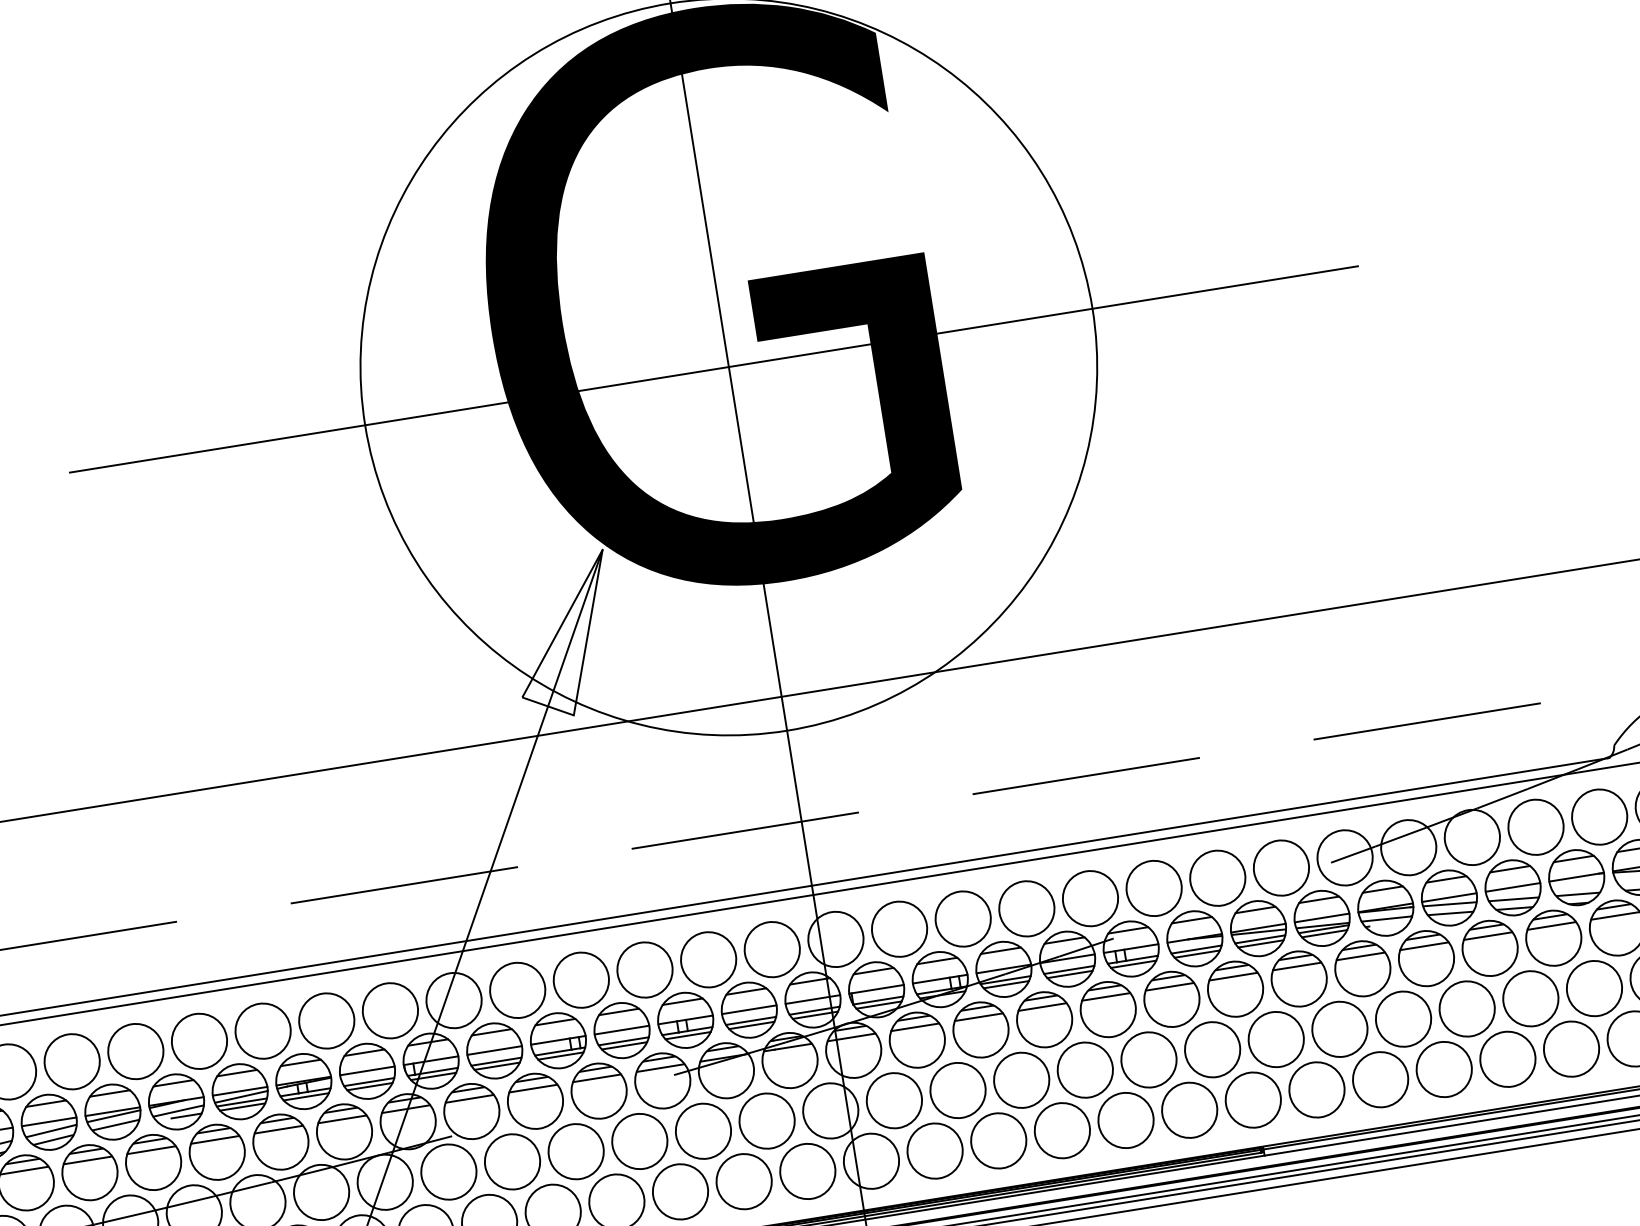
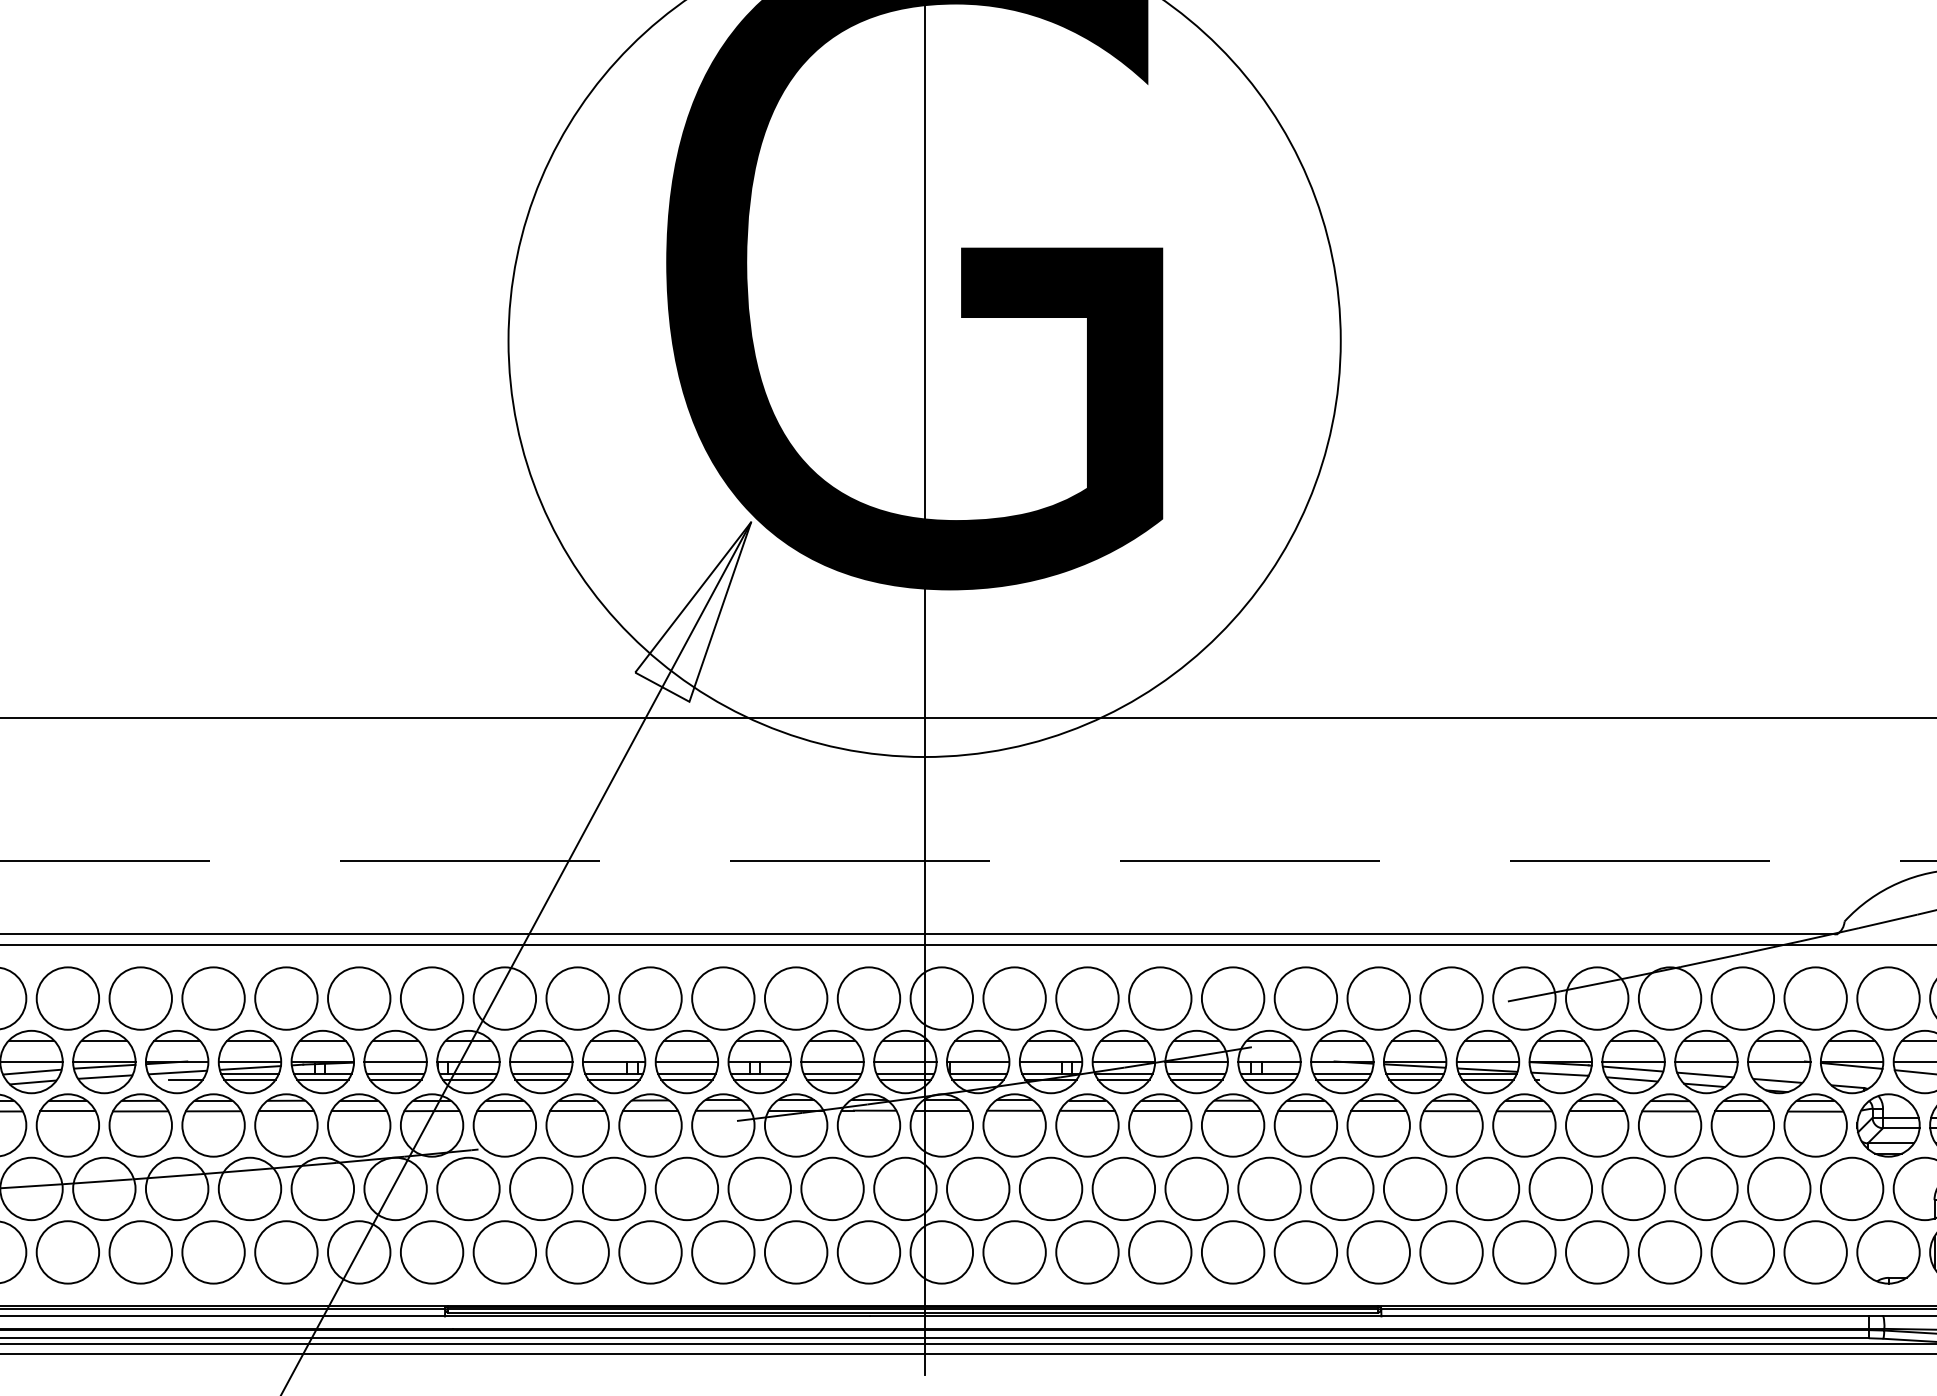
line: (713, 369) -> (907, 340), removed

